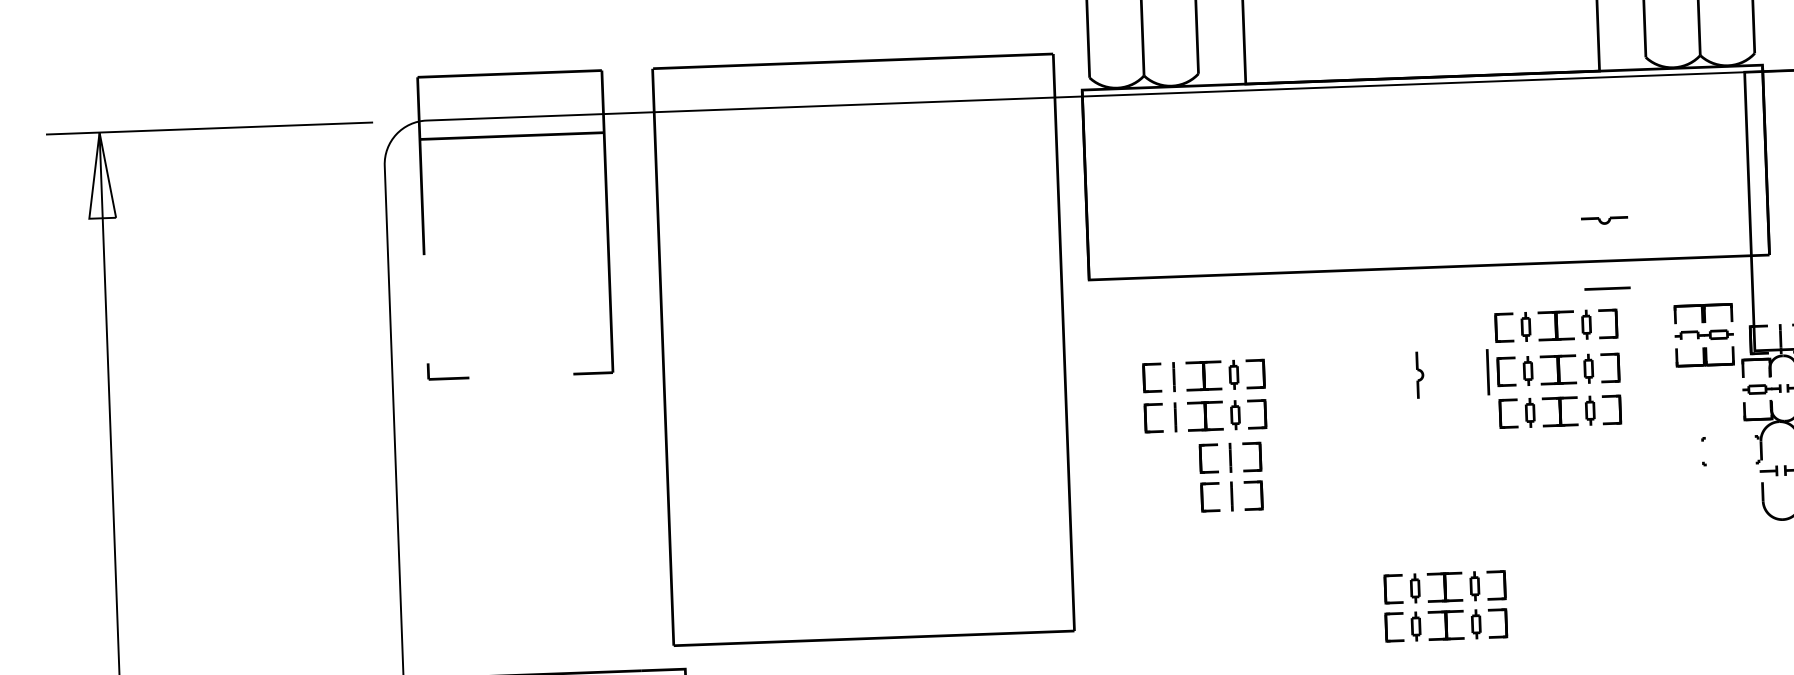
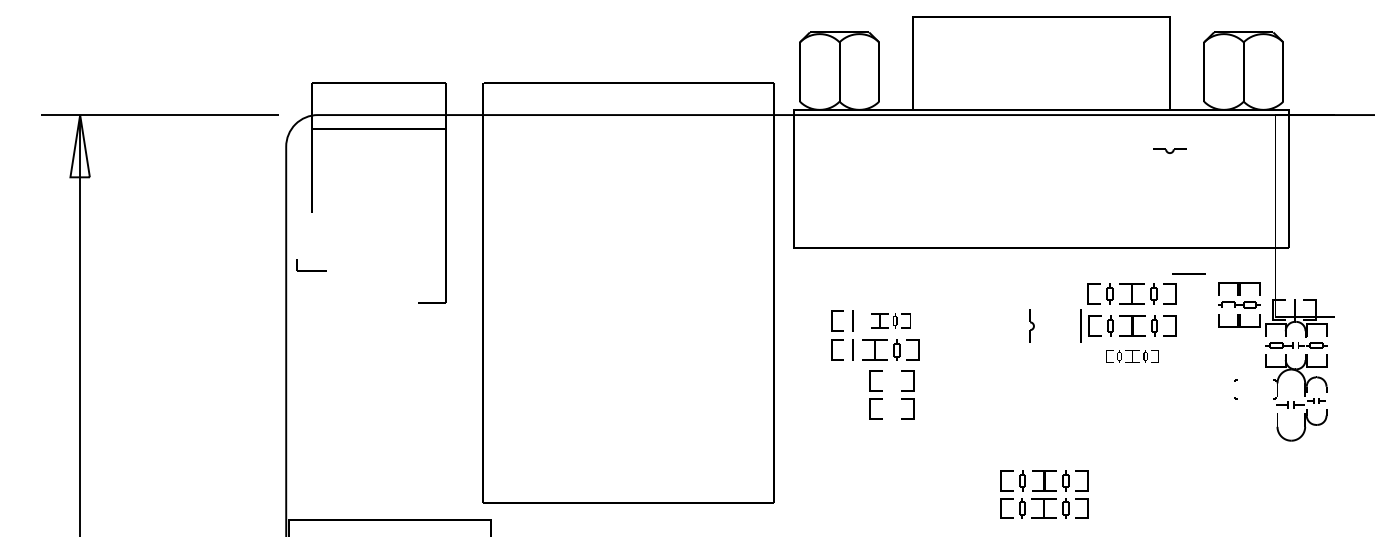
part: (1604, 219) -> (1169, 150), moved
line: (1606, 287) -> (1188, 273), moved
part: (447, 371) -> (311, 265), moved
part: (1225, 374) -> (890, 320), size x0.7
part: (1560, 411) -> (1132, 356), size x0.6
line: (1230, 472) -> (891, 391), removed

